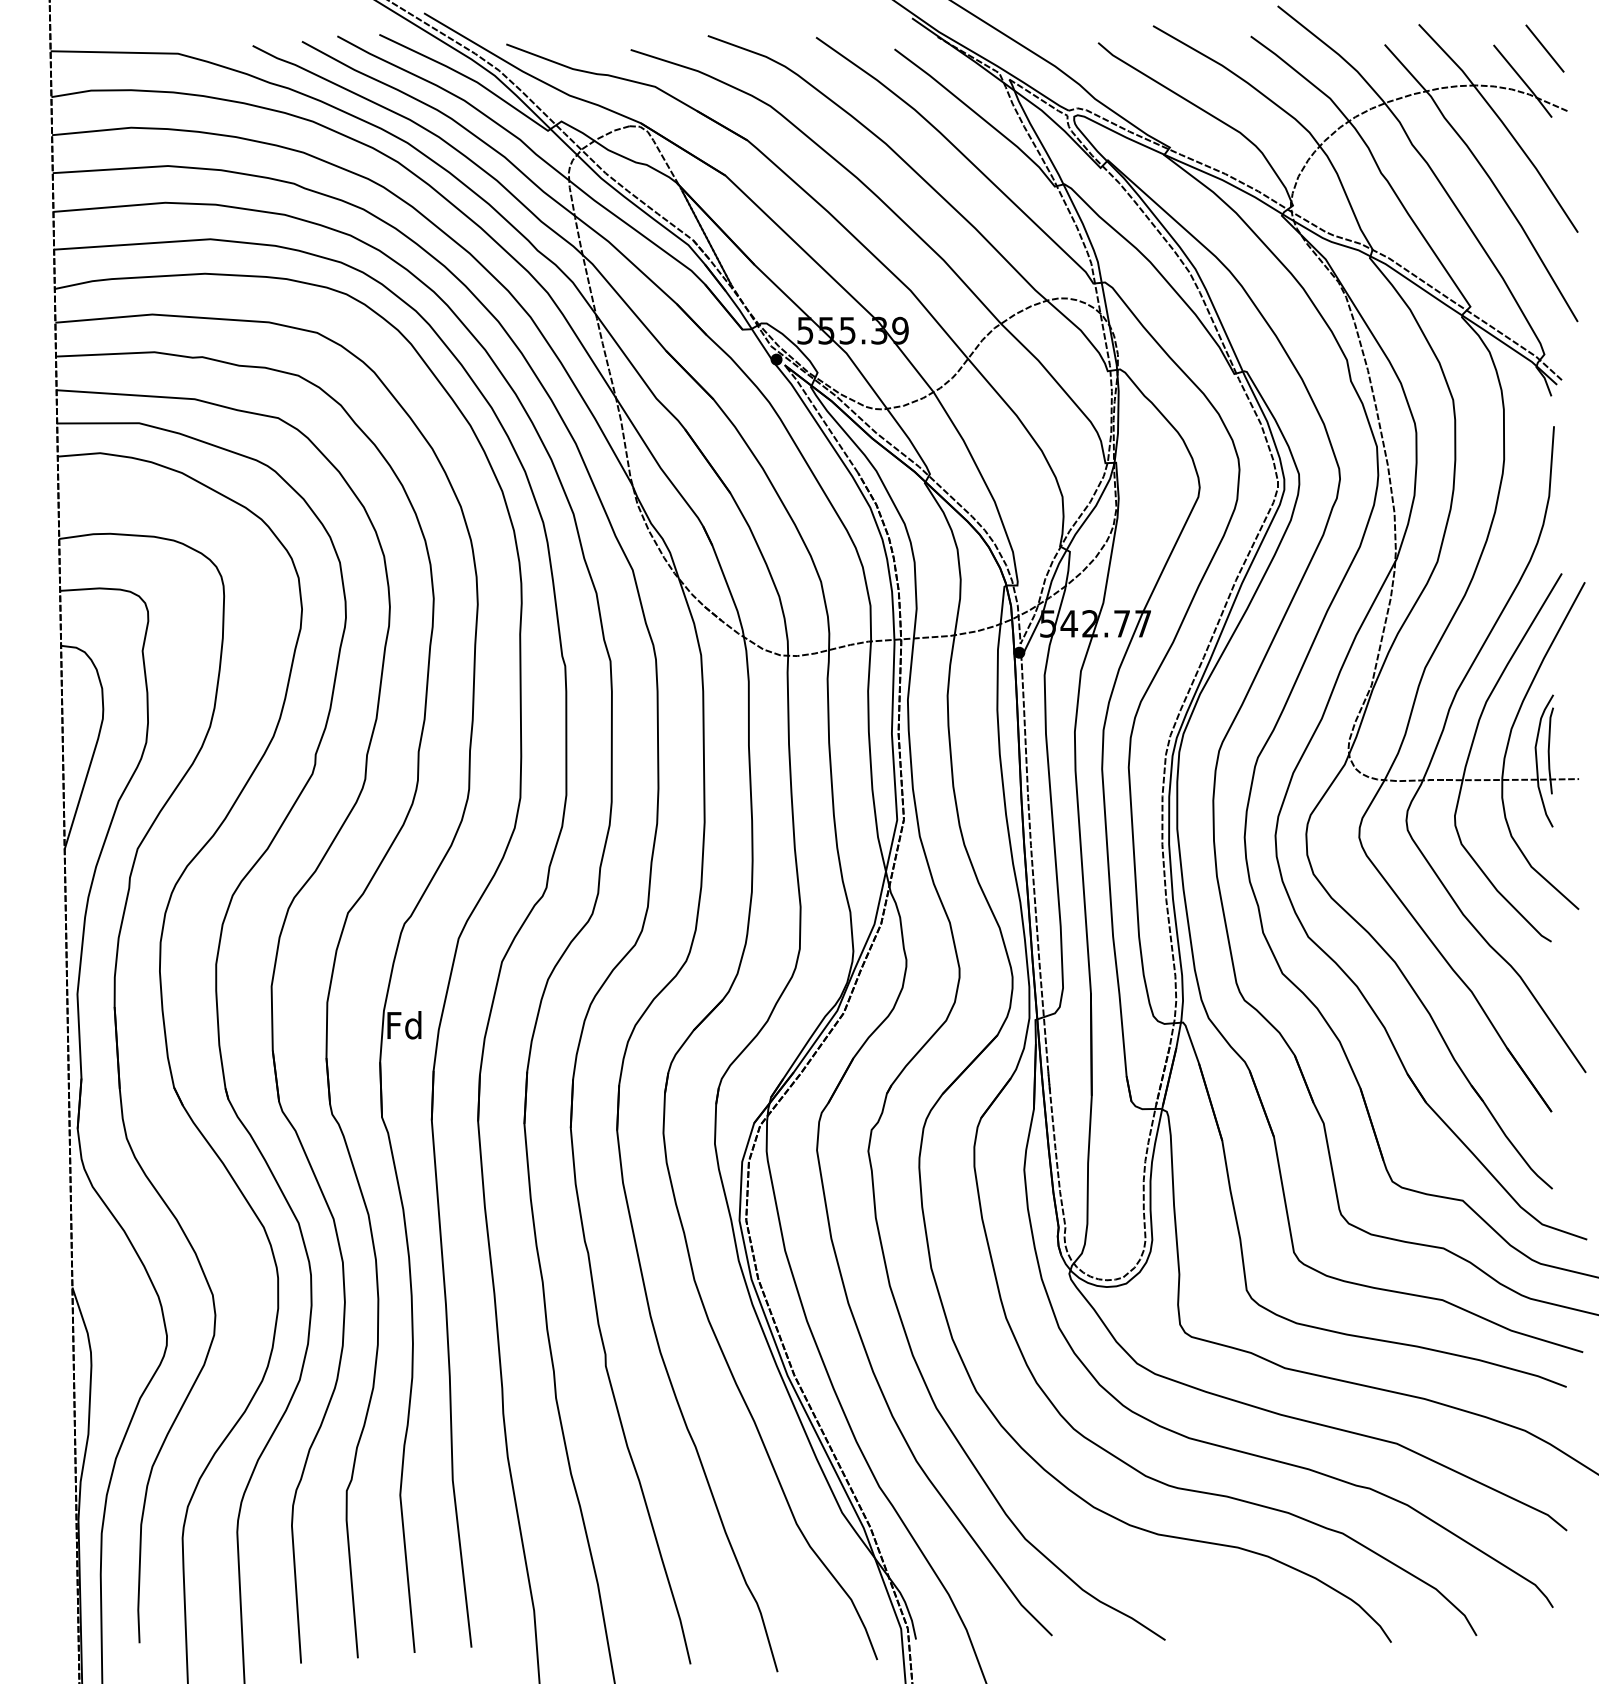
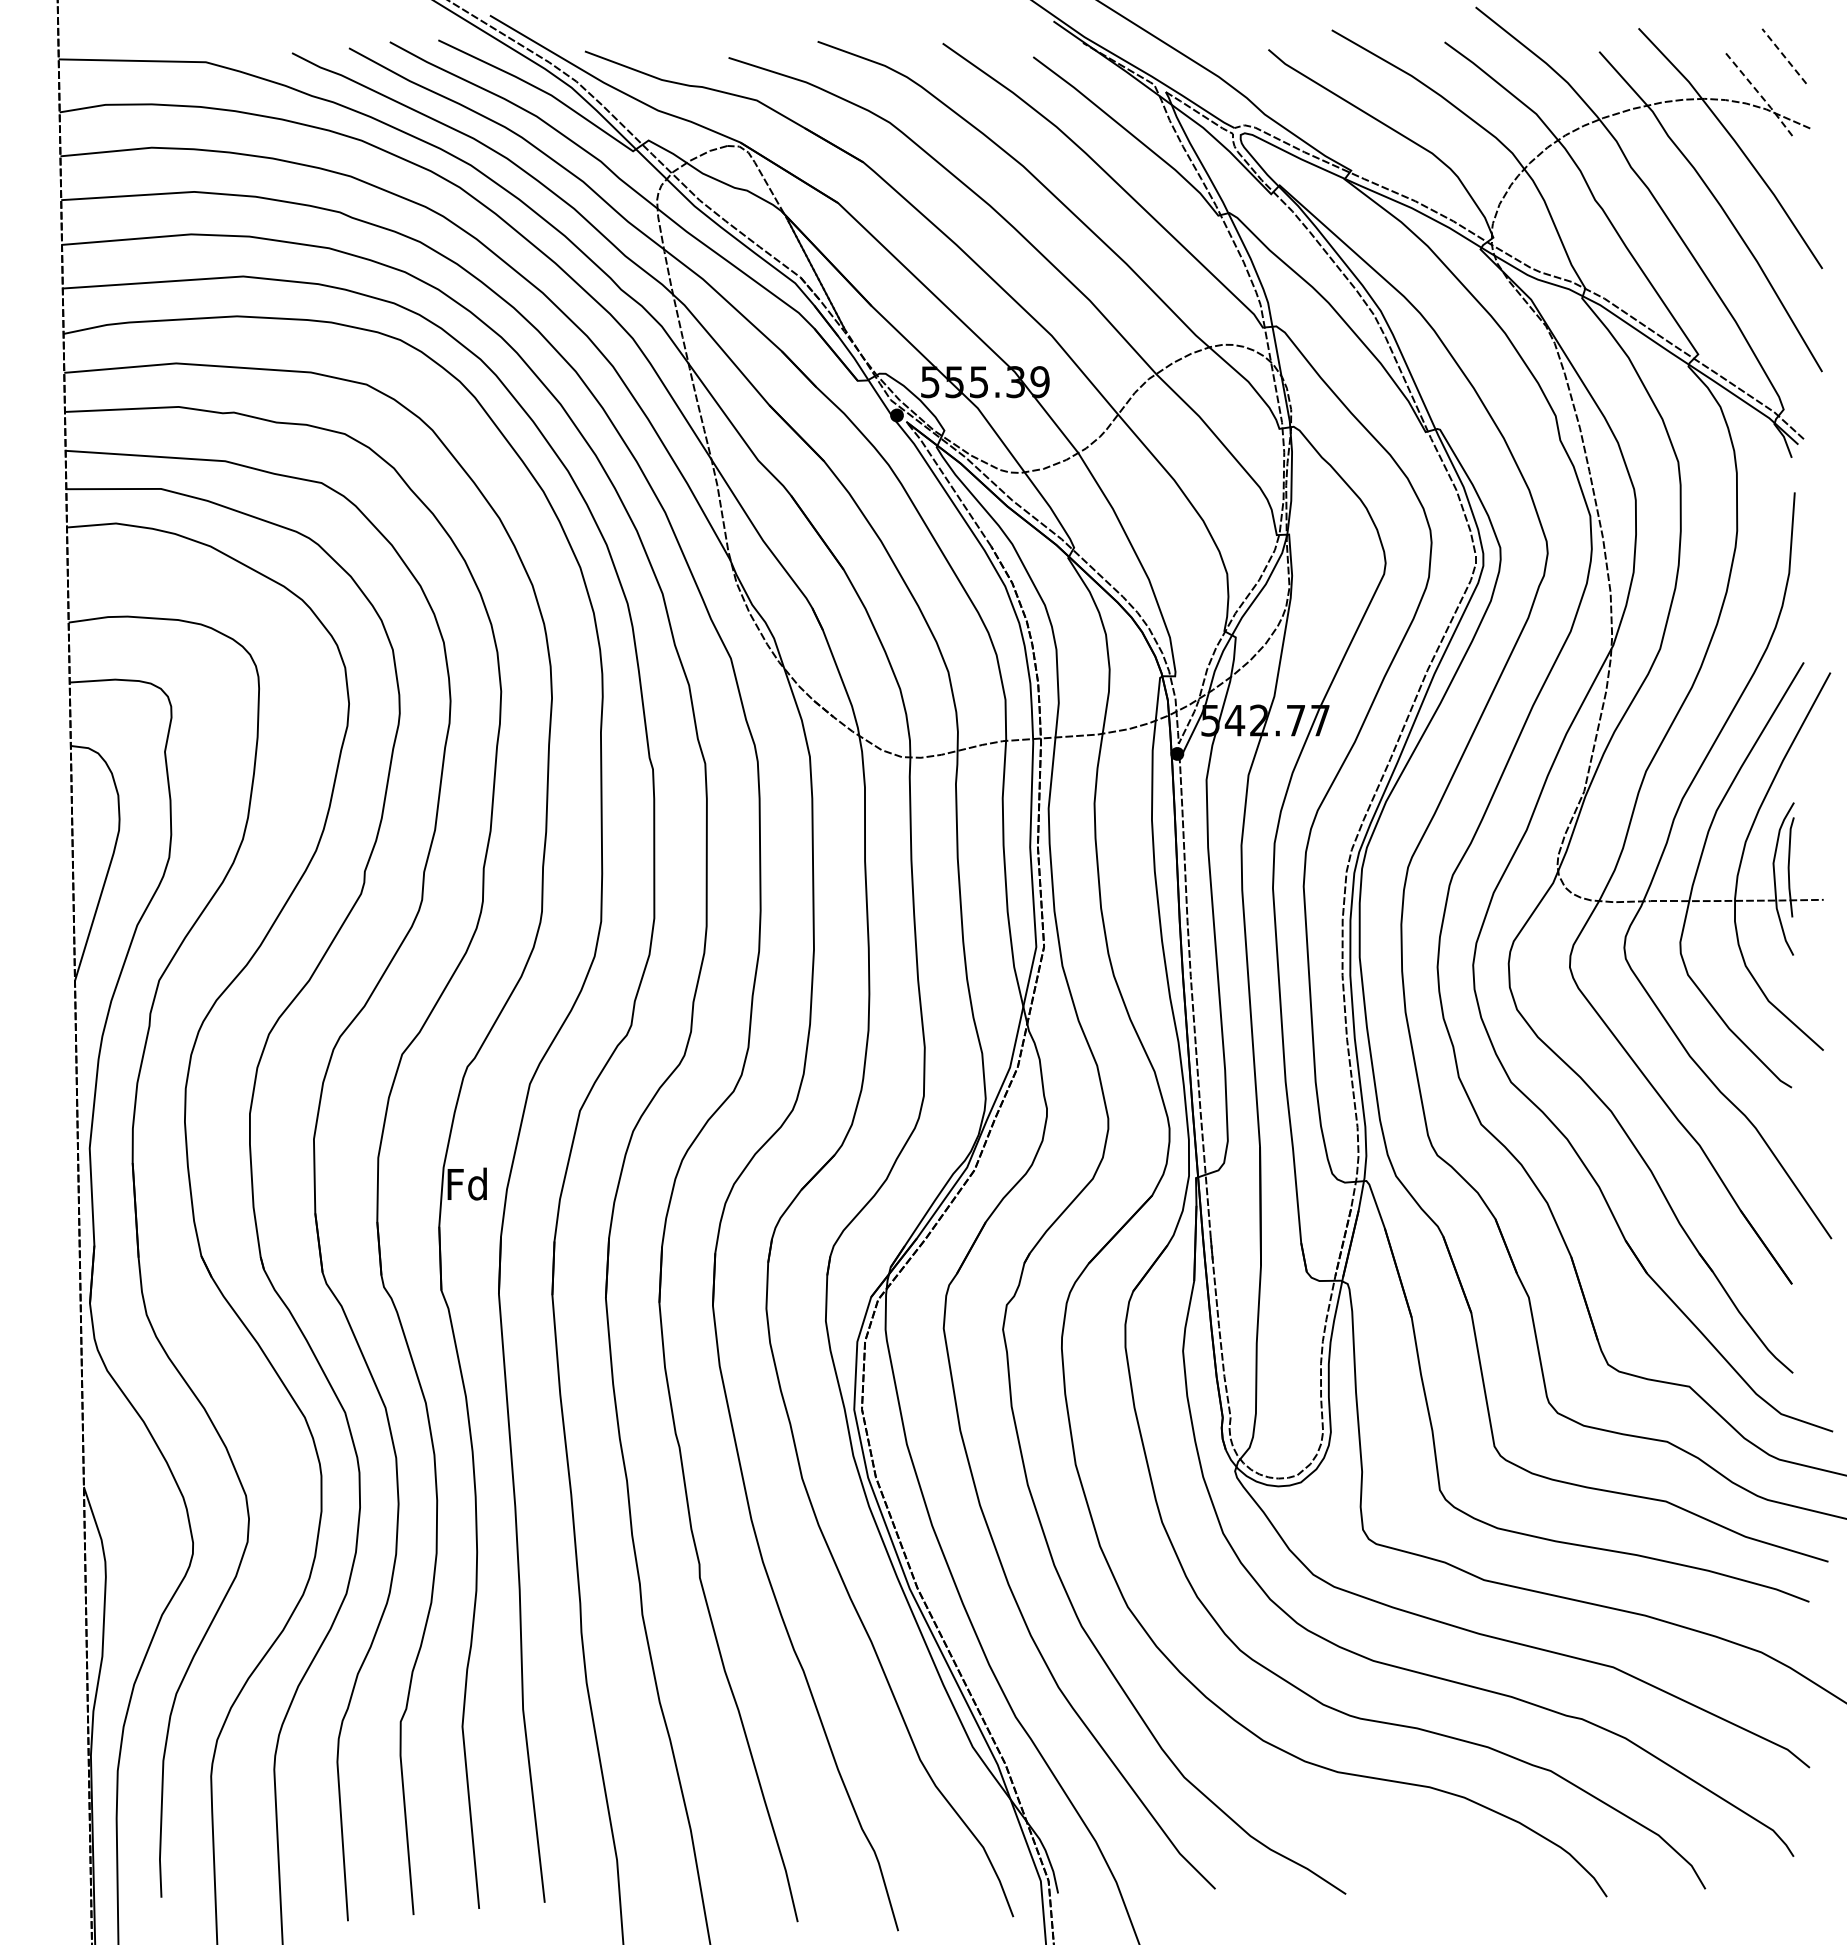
line: (1545, 47) -> (1784, 55), solid -> dashed
line: (1523, 81) -> (1759, 94), solid -> dashed

